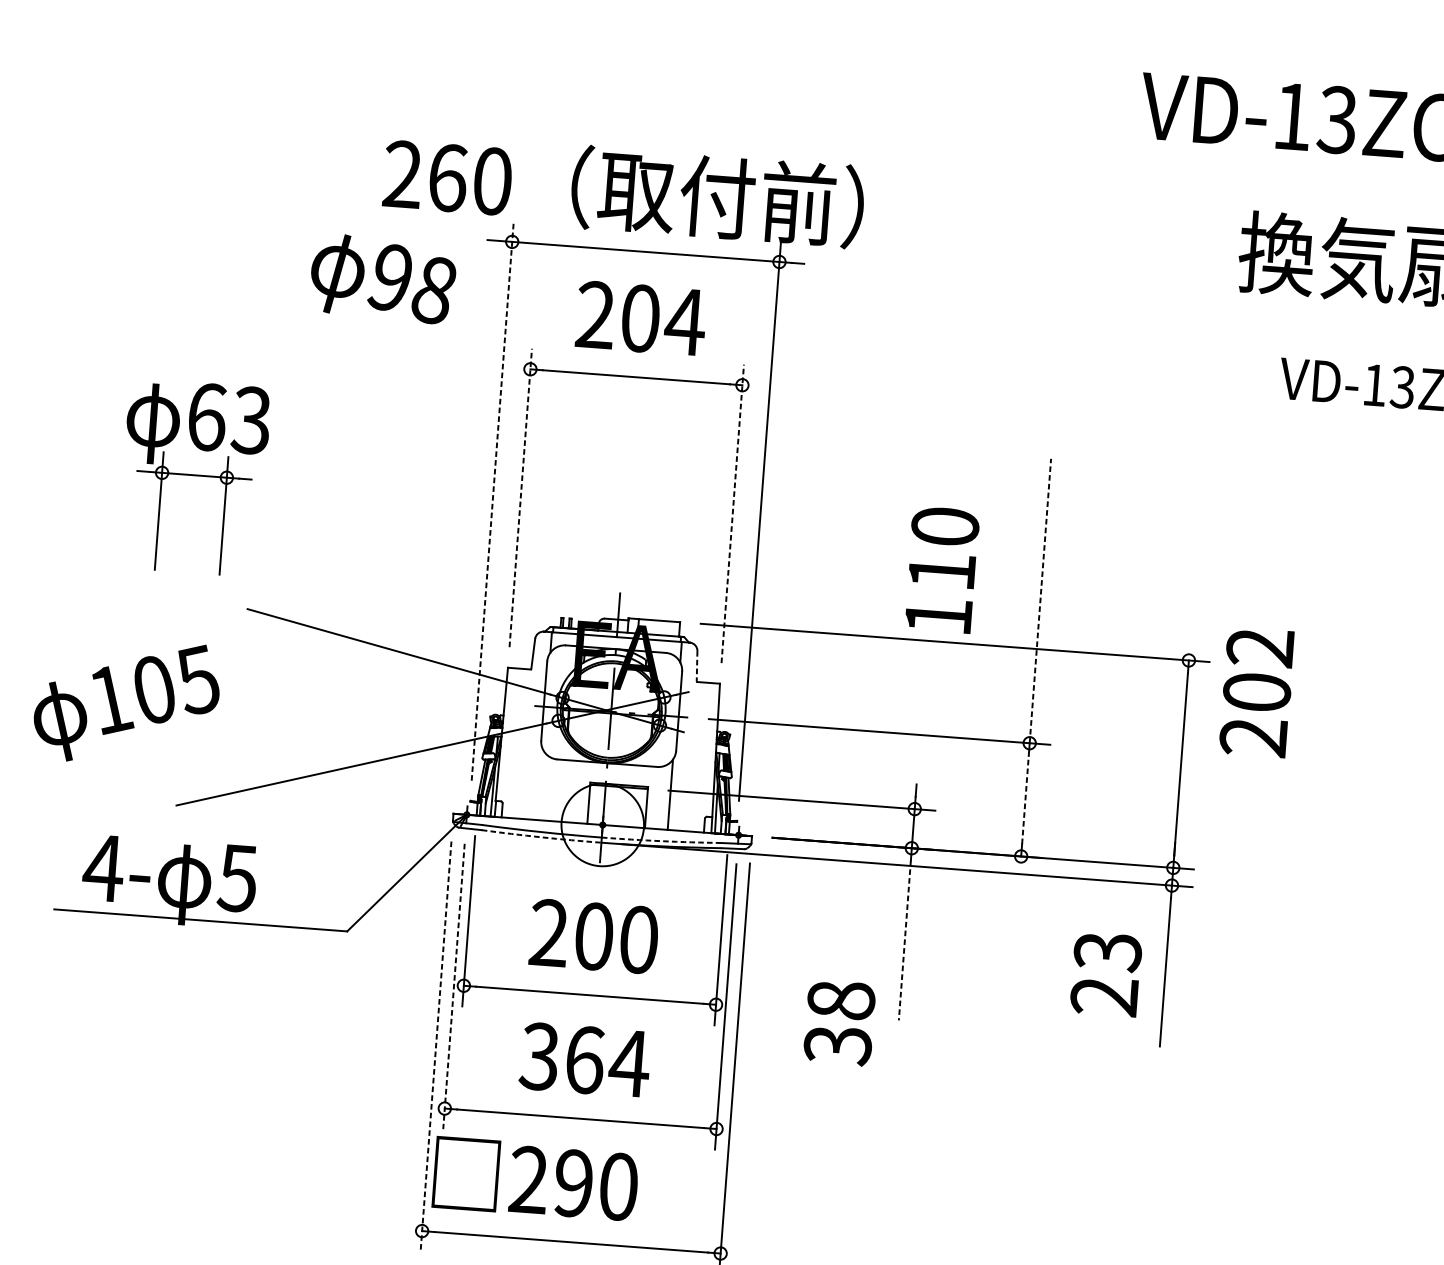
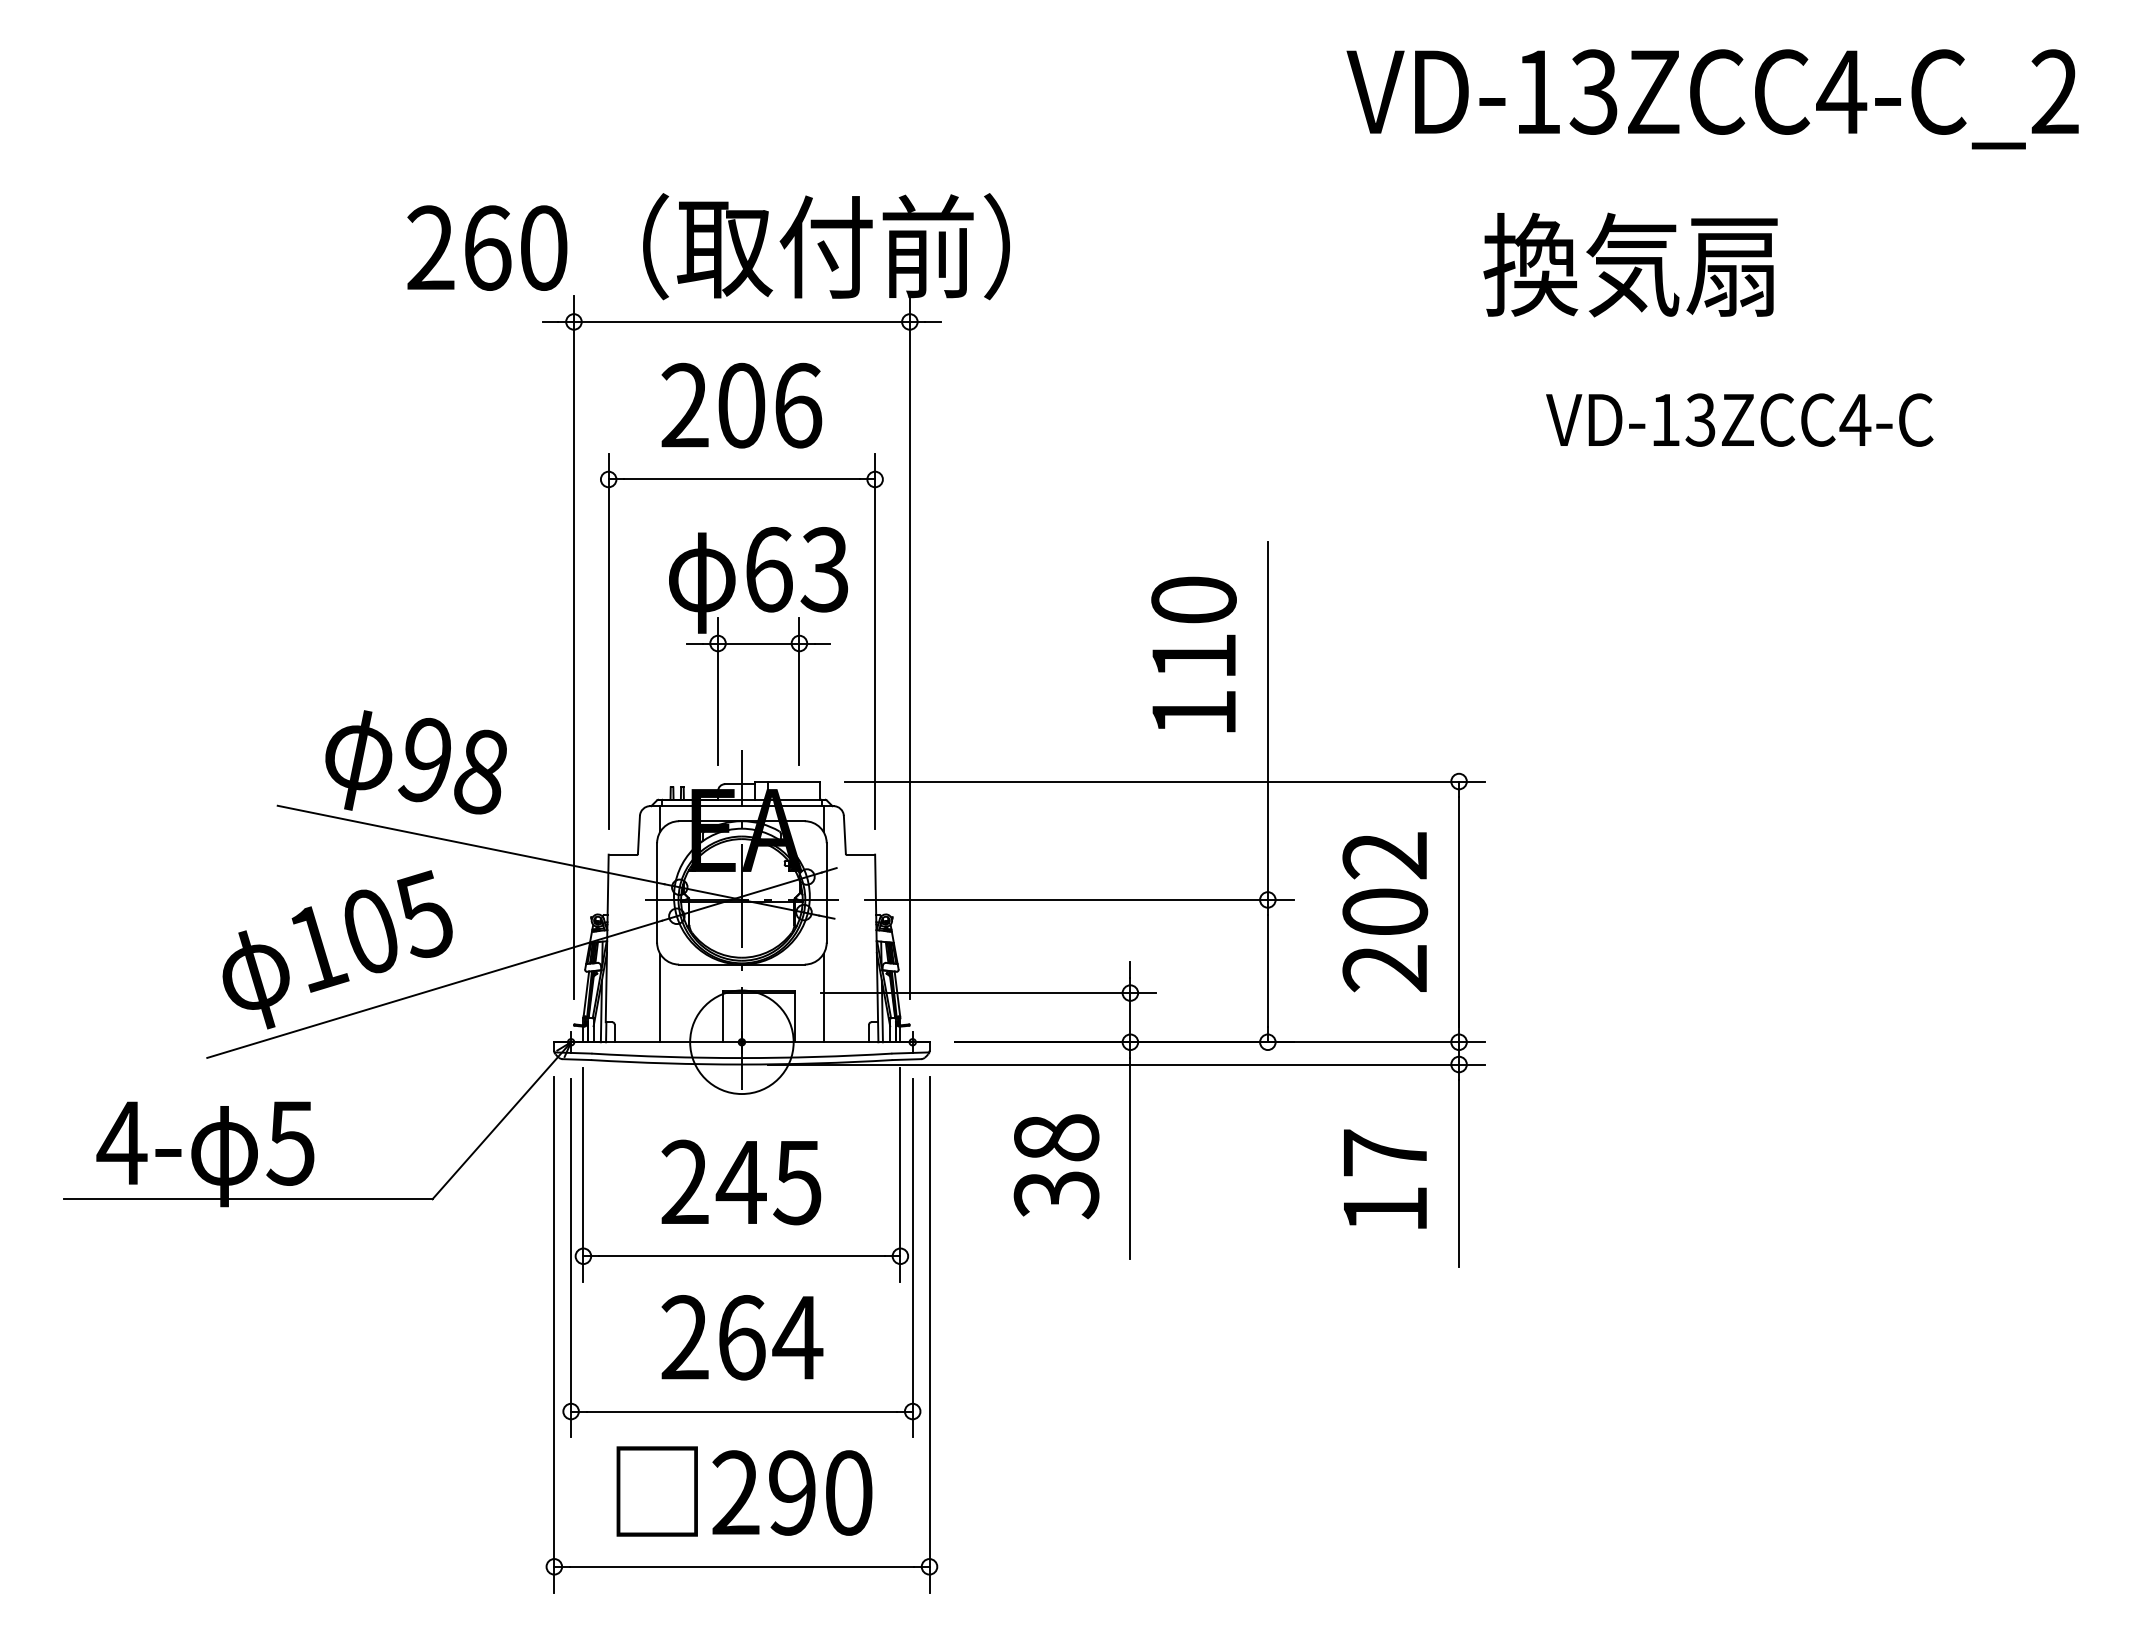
text: (382, 279) -> (415, 762), moved
text: (685, 321) -> (797, 405), 204 -> 206
part: (194, 477) -> (758, 646), moved
line: (520, 498) -> (608, 641), dashed -> solid
line: (492, 500) -> (573, 647), dashed -> solid
line: (733, 514) -> (875, 641), dashed -> solid
text: (941, 569) -> (1193, 654), moved
line: (1040, 601) -> (1267, 721), dashed -> solid
line: (696, 666) -> (844, 835), dashed -> solid
text: (1257, 692) -> (1385, 912), moved
text: (126, 702) -> (337, 949), moved
line: (540, 784) -> (660, 997), added
line: (1025, 800) -> (1267, 971), dashed -> solid
arc: (541, 837) -> (666, 1063), dashed -> solid
arc: (662, 840) -> (817, 1056), dashed -> solid
text: (615, 938) -> (768, 1182), 200 -> 245
line: (904, 940) -> (1130, 1158), dashed -> solid
text: (1106, 974) -> (1385, 1181), 23 -> 17
line: (454, 986) -> (571, 1258), dashed -> solid
text: (839, 1023) -> (1056, 1166), moved
line: (436, 1046) -> (554, 1334), dashed -> solid
text: (539, 1056) -> (684, 1337), 364 -> 264
text: (535, 1179) -> (744, 1491), moved

